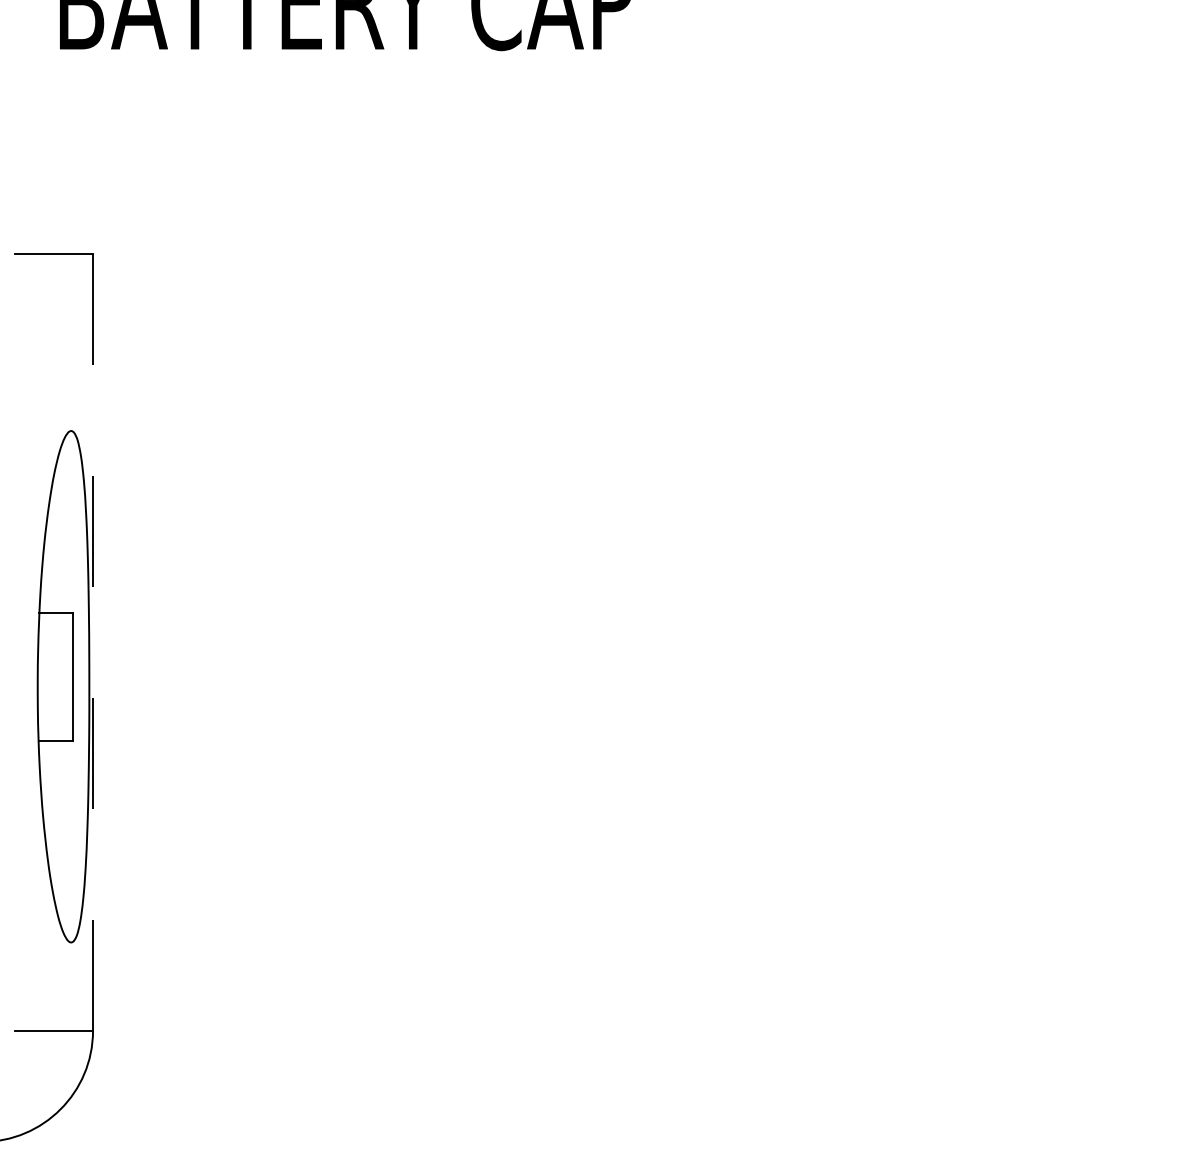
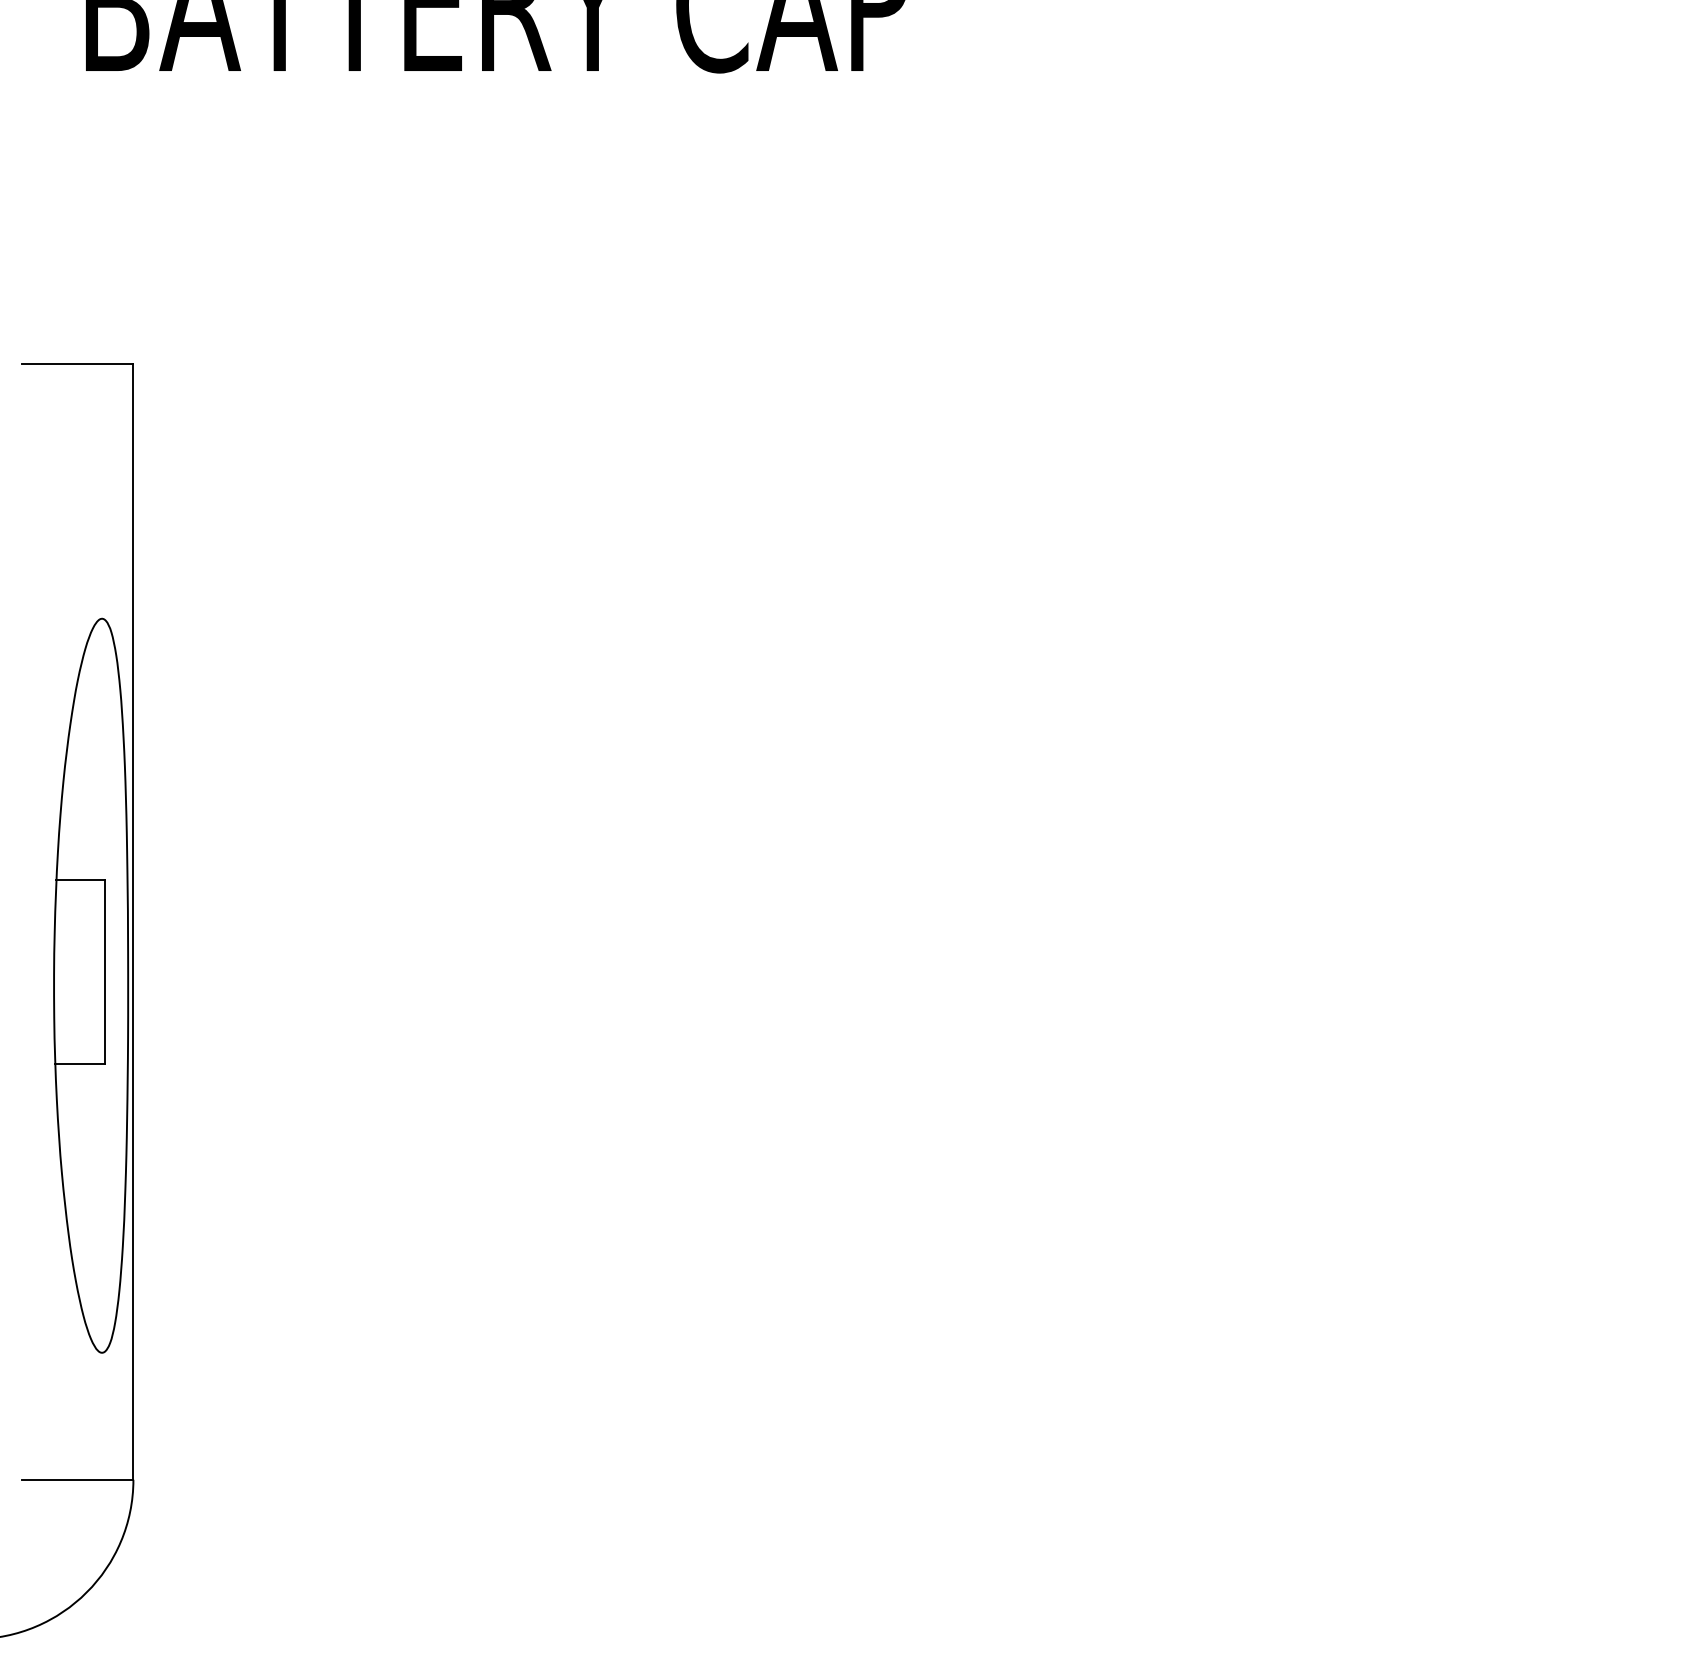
line: (93, 642) -> (134, 922), dashed -> solid

